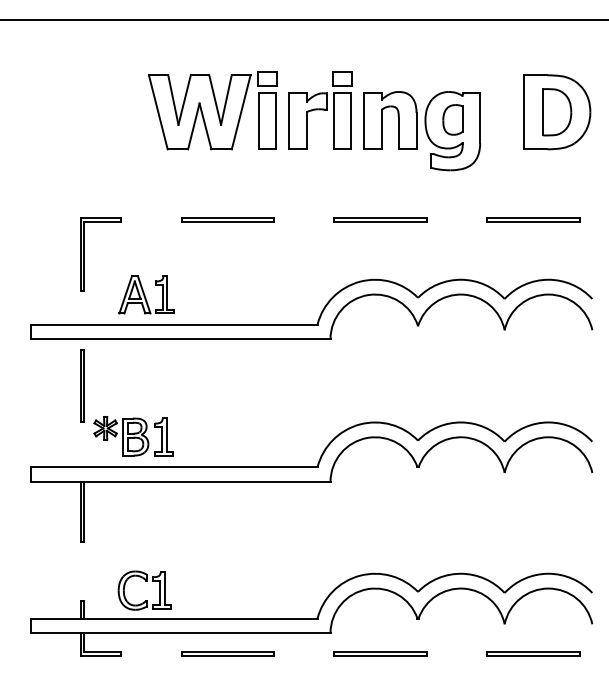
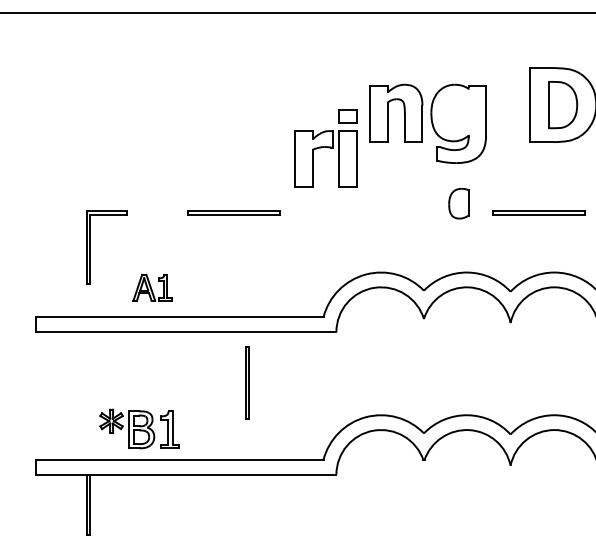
part: (212, 110) -> (218, 103), removed
part: (320, 110) -> (326, 148), moved
part: (452, 119) -> (458, 203), moved
part: (380, 219) -> (386, 212), removed
part: (146, 294) -> (152, 287), size x0.7
line: (81, 385) -> (246, 382), moved

